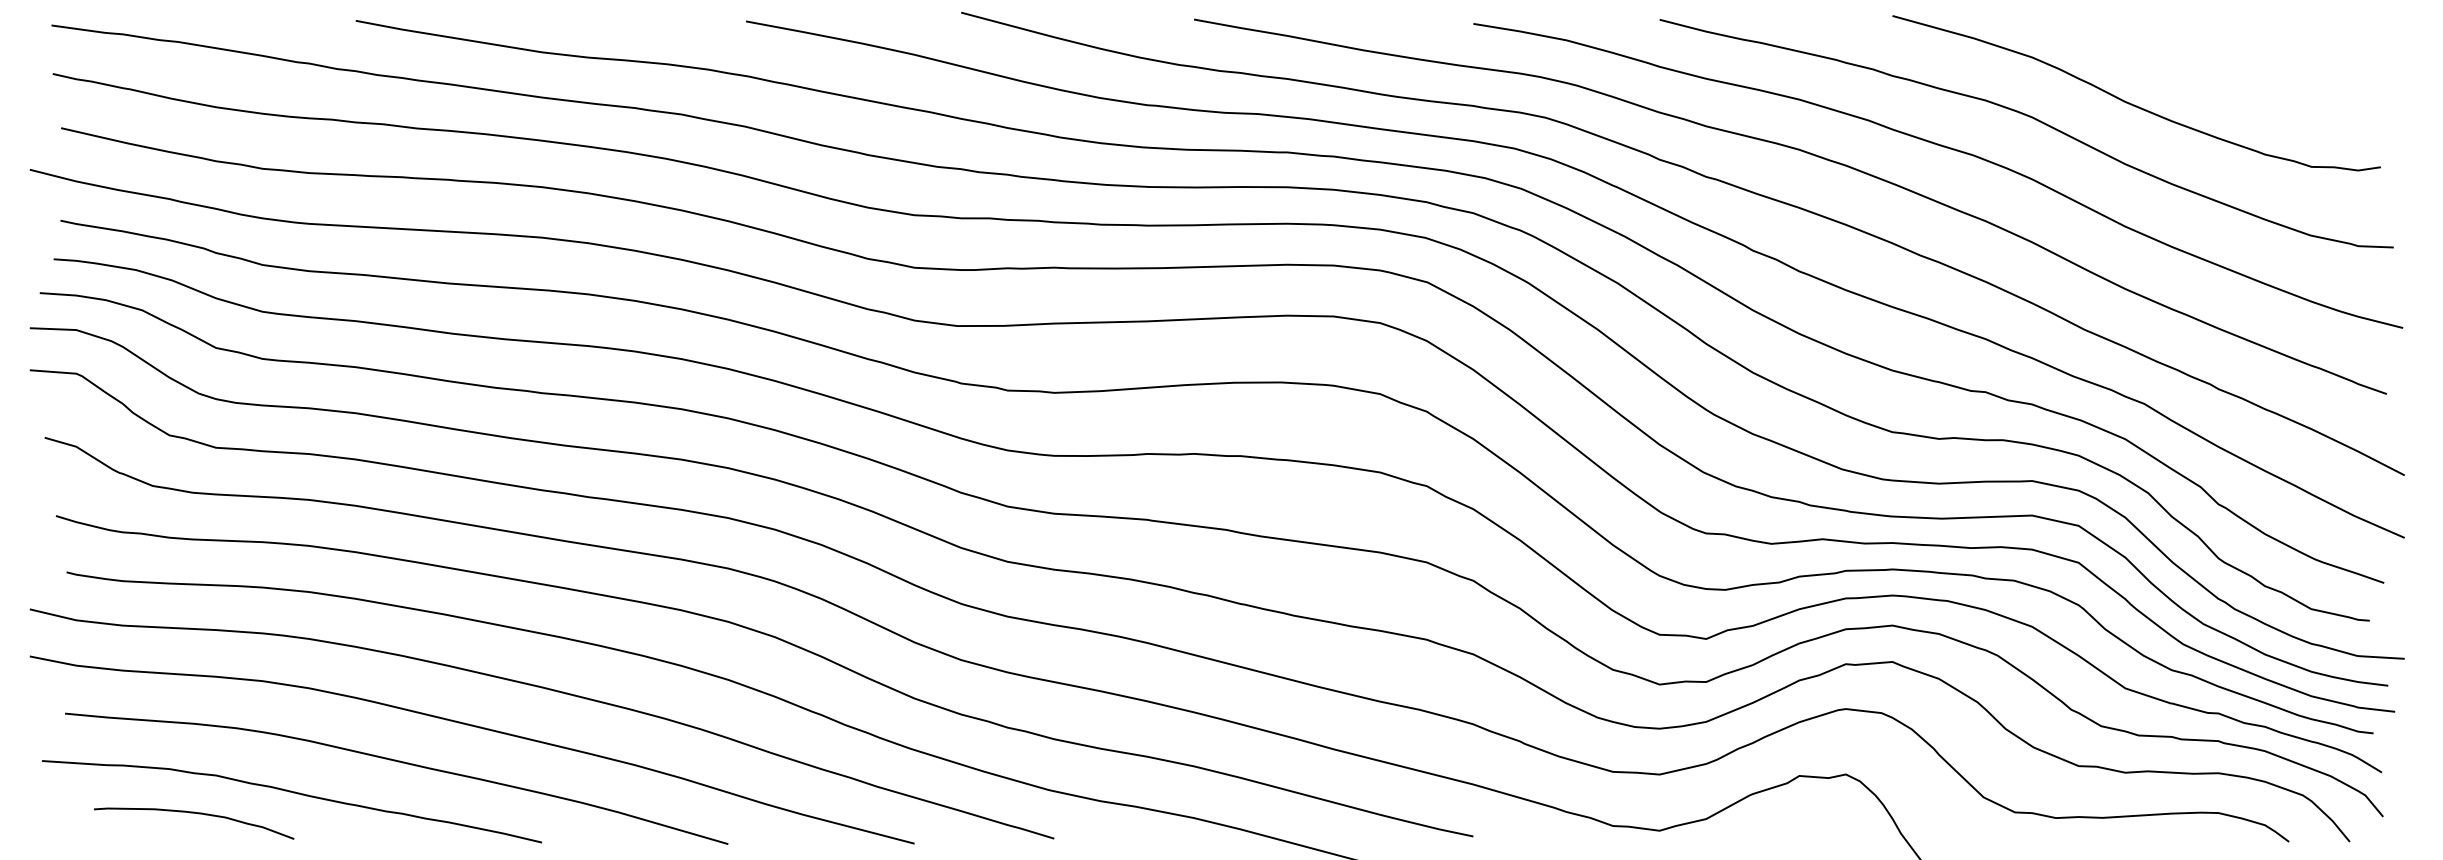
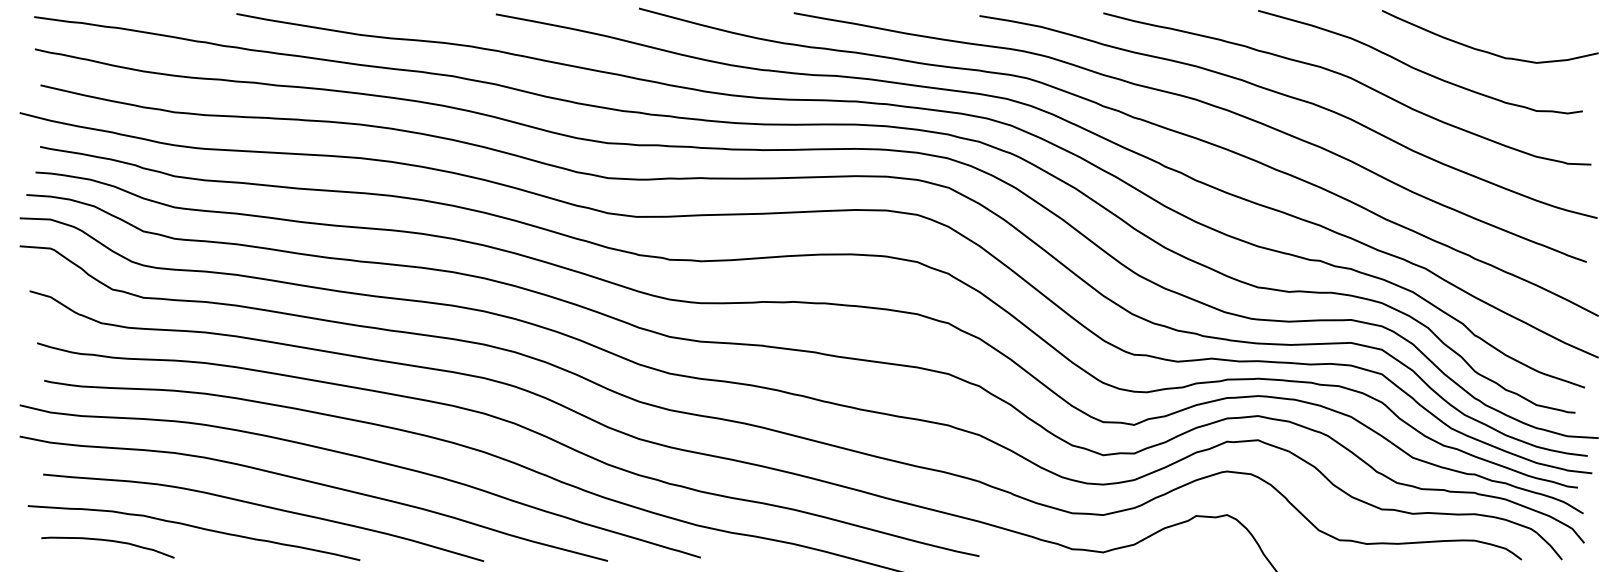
curve: (2234, 75) -> (1485, 50), added
curve: (193, 814) -> (107, 541), moved

